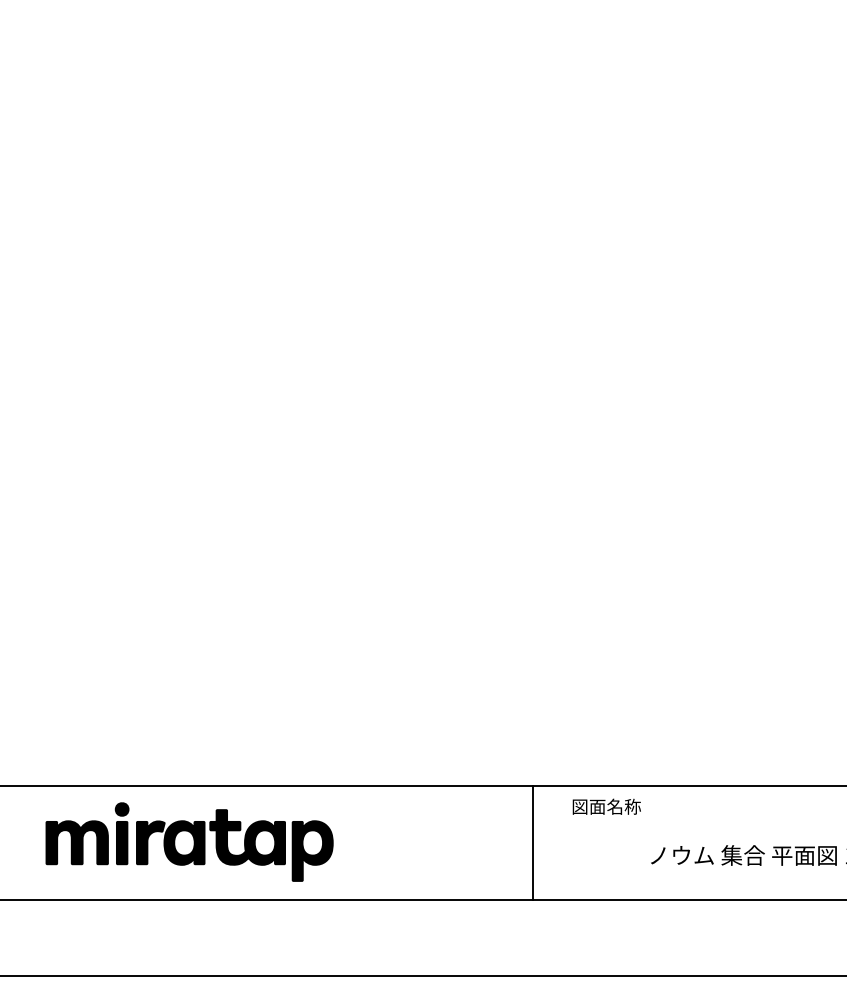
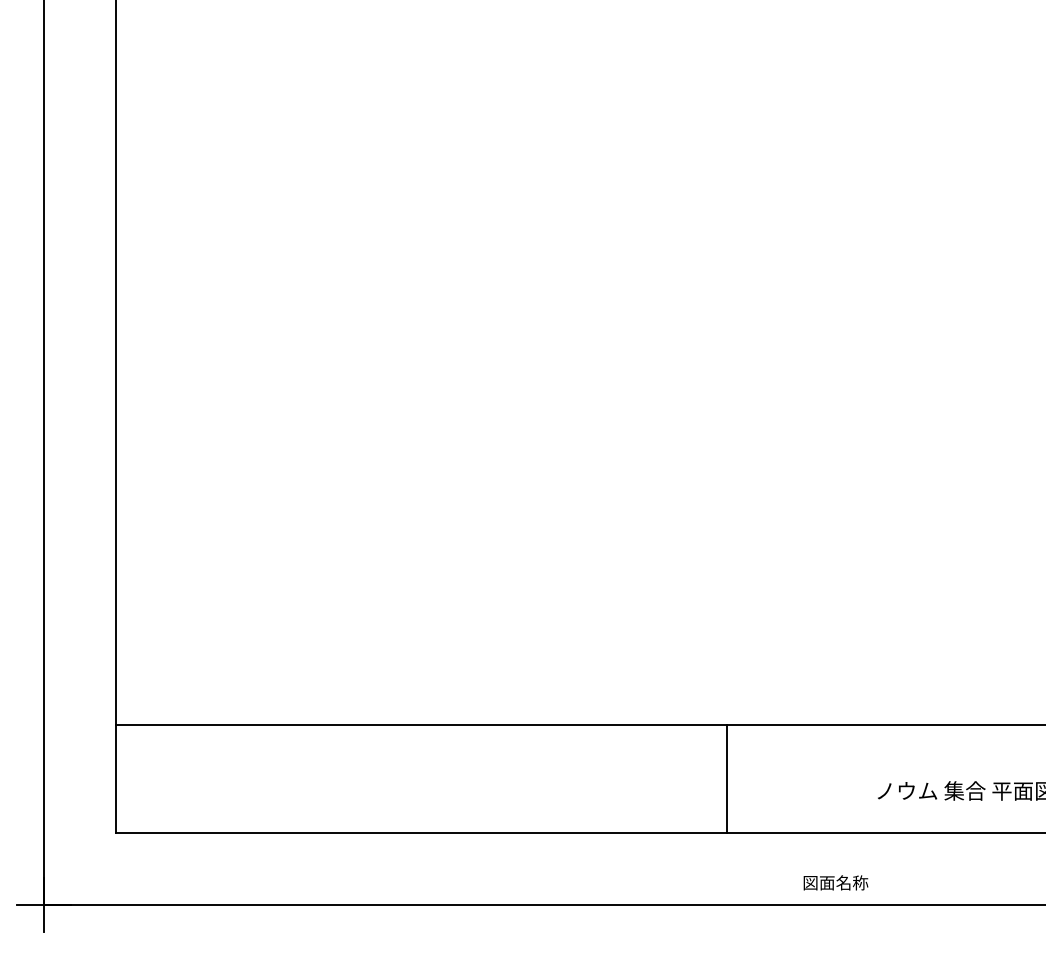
text: (606, 806) -> (835, 882), moved
part: (189, 841) -> (440, 777), removed
line: (533, 842) -> (727, 778), moved

